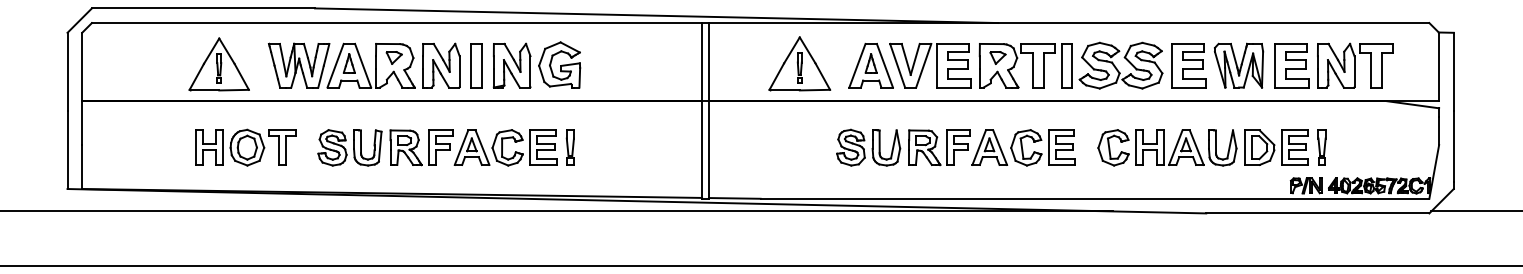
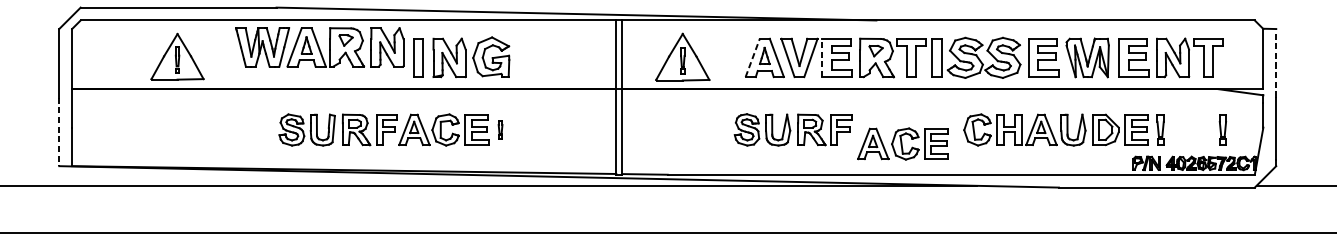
part: (799, 63) -> (682, 56), moved
part: (218, 64) -> (176, 56), moved
part: (364, 65) -> (319, 47), moved
line: (857, 65) -> (752, 57), solid -> dashed
line: (936, 65) -> (822, 57), solid -> dashed
line: (1453, 71) -> (1276, 62), solid -> dashed
part: (245, 147) -> (215, 129), removed
part: (569, 147) -> (499, 129), size x0.6
part: (1023, 147) -> (902, 143), moved
part: (1392, 147) -> (1222, 129), added
line: (67, 150) -> (59, 132), solid -> dashed

